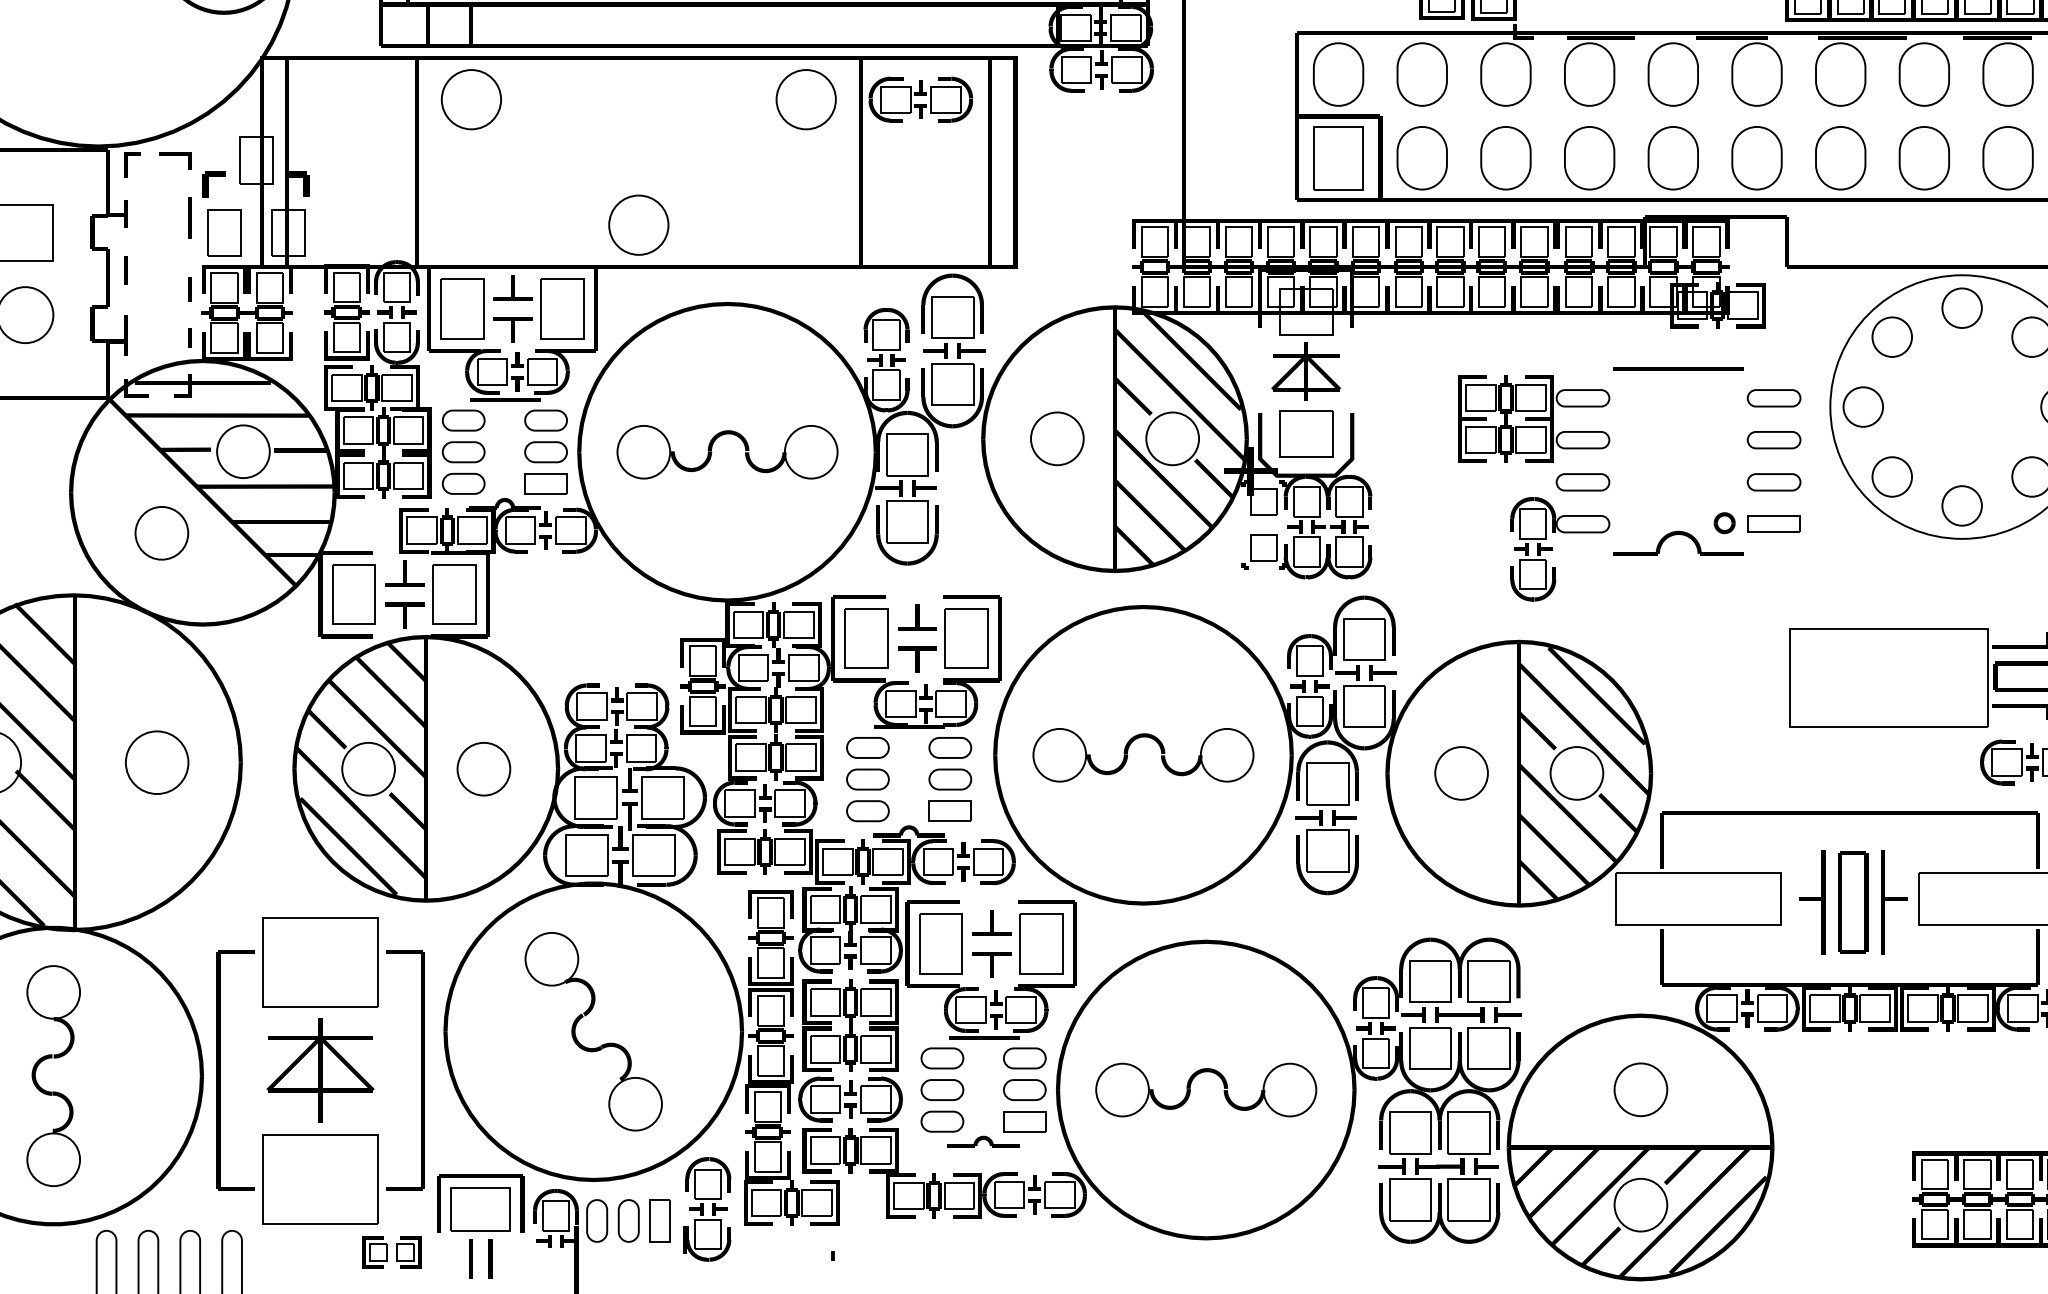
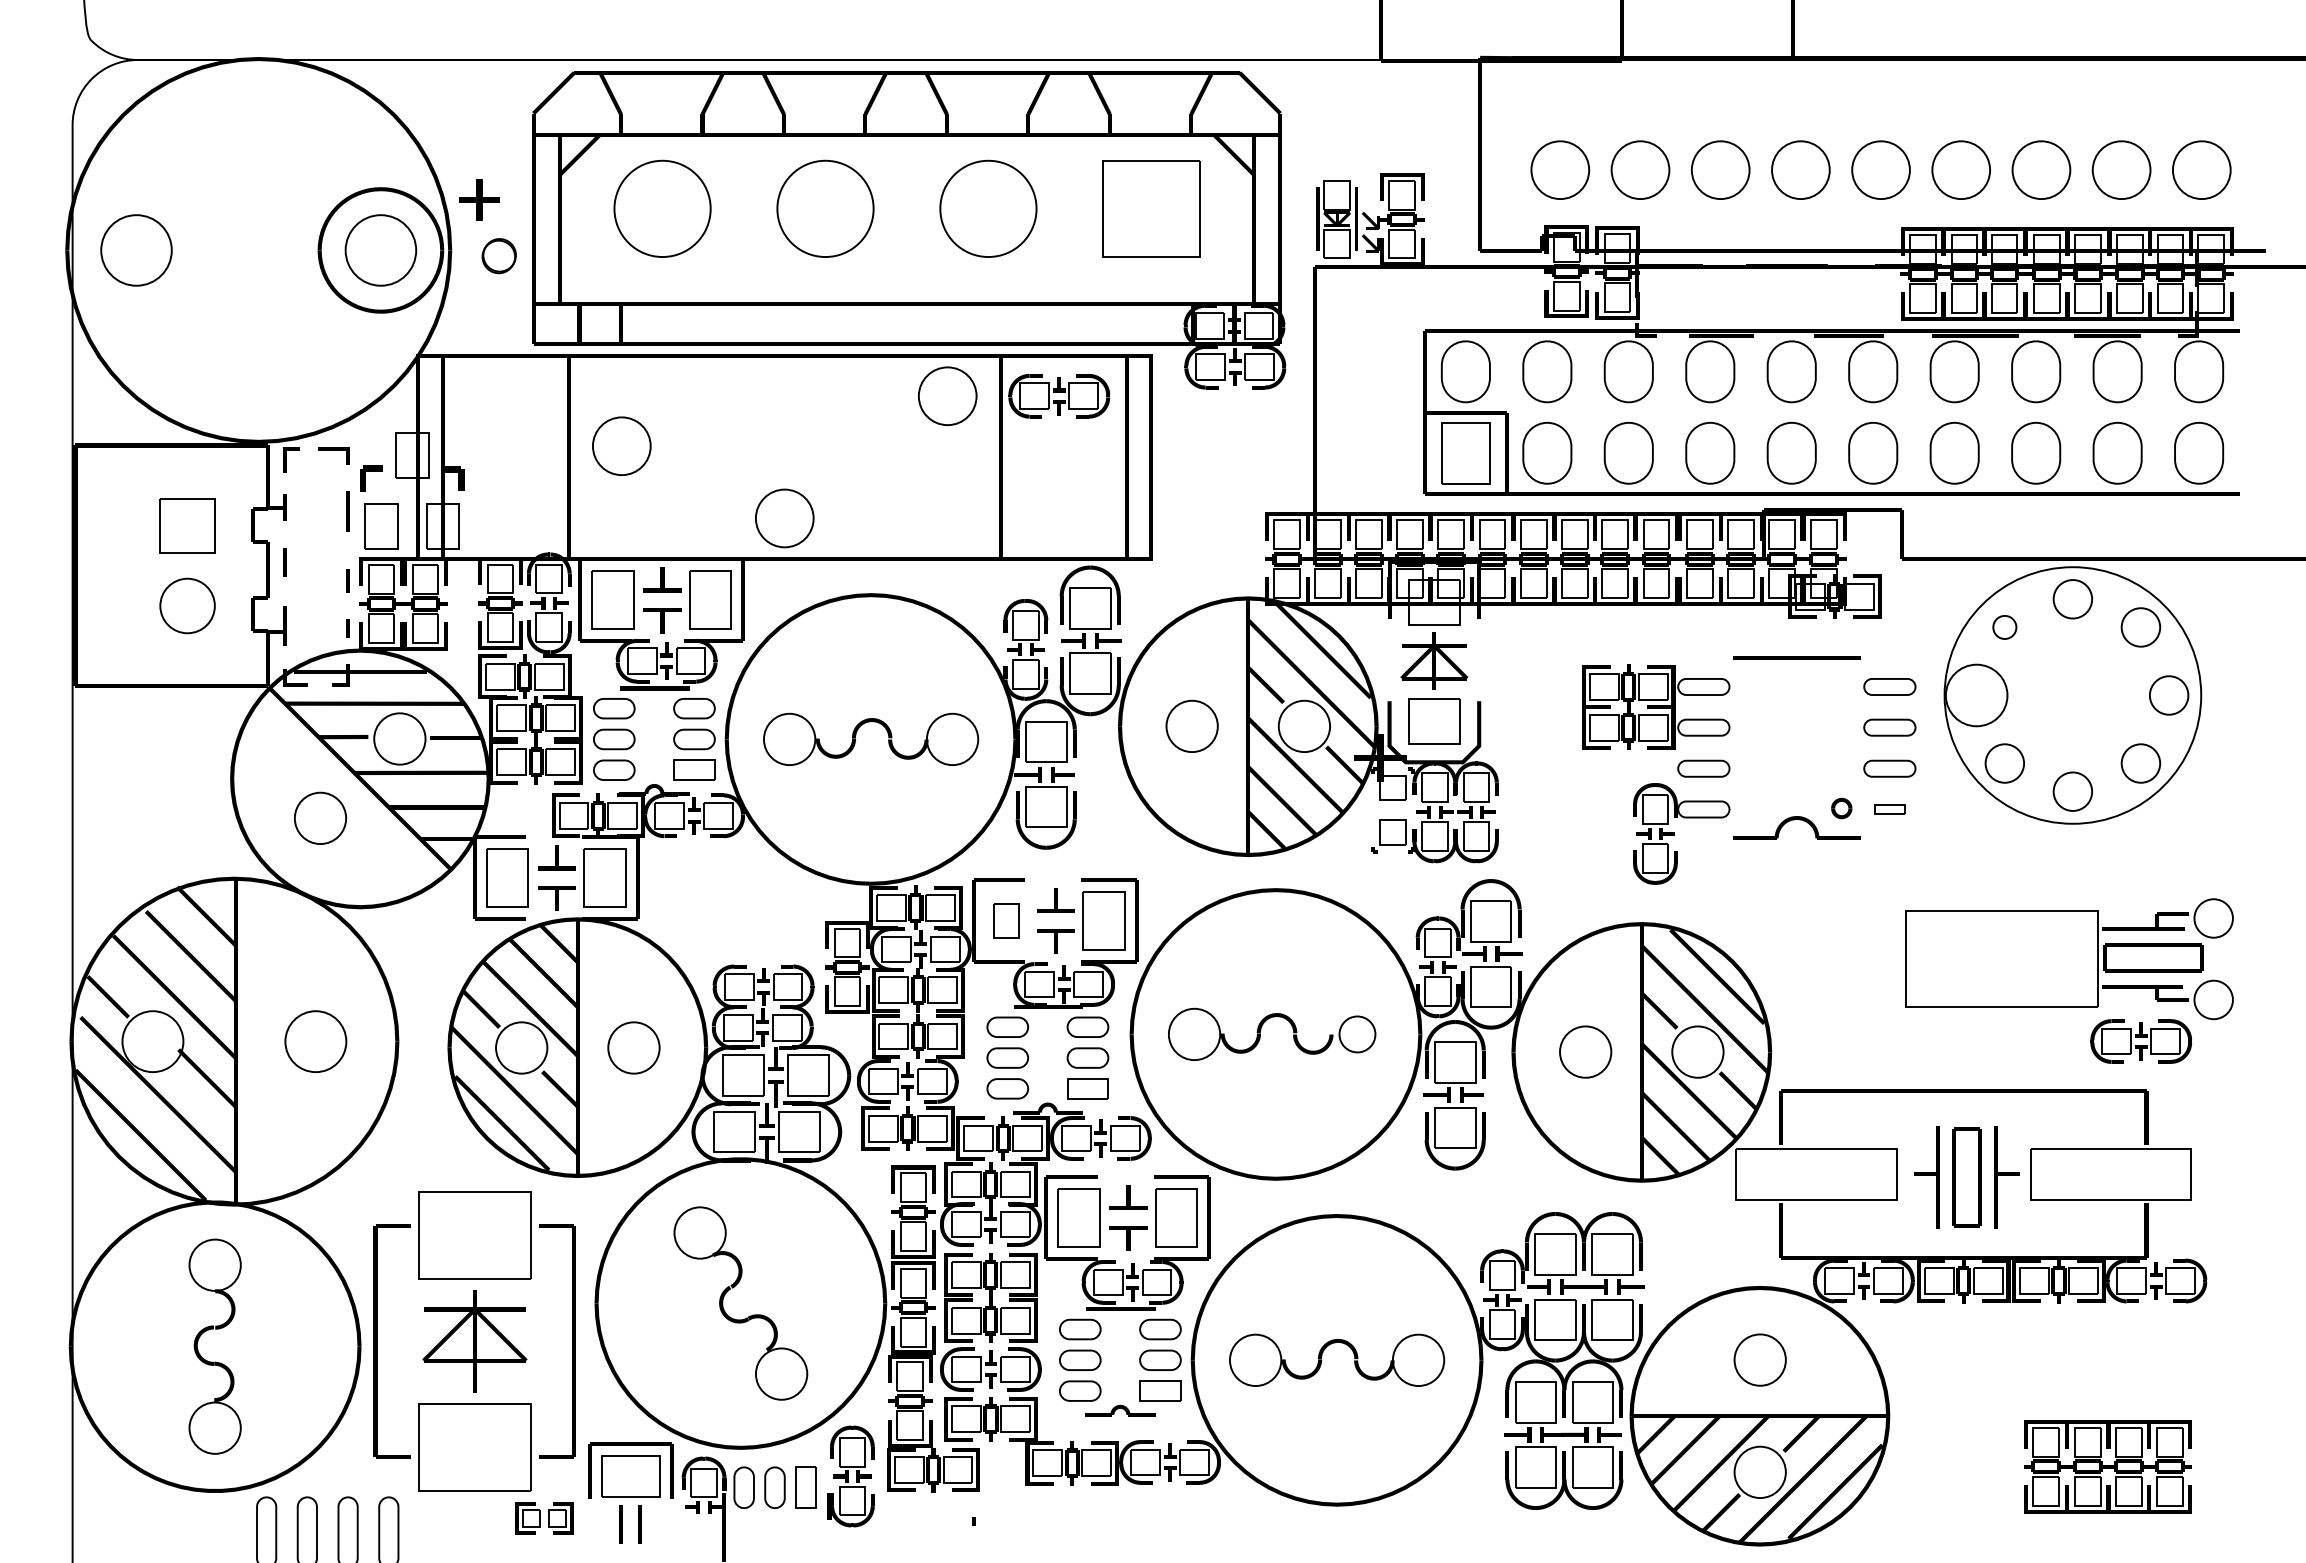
circle: (471, 98) -> (621, 445), moved
circle: (1891, 337) -> (2004, 627), size x0.6
circle: (1863, 407) -> (1976, 695), size x1.6
part: (1773, 524) -> (1889, 809), size x0.6
part: (866, 638) -> (1006, 920), size x0.6
circle: (1227, 755) -> (1357, 1034), size x0.7

